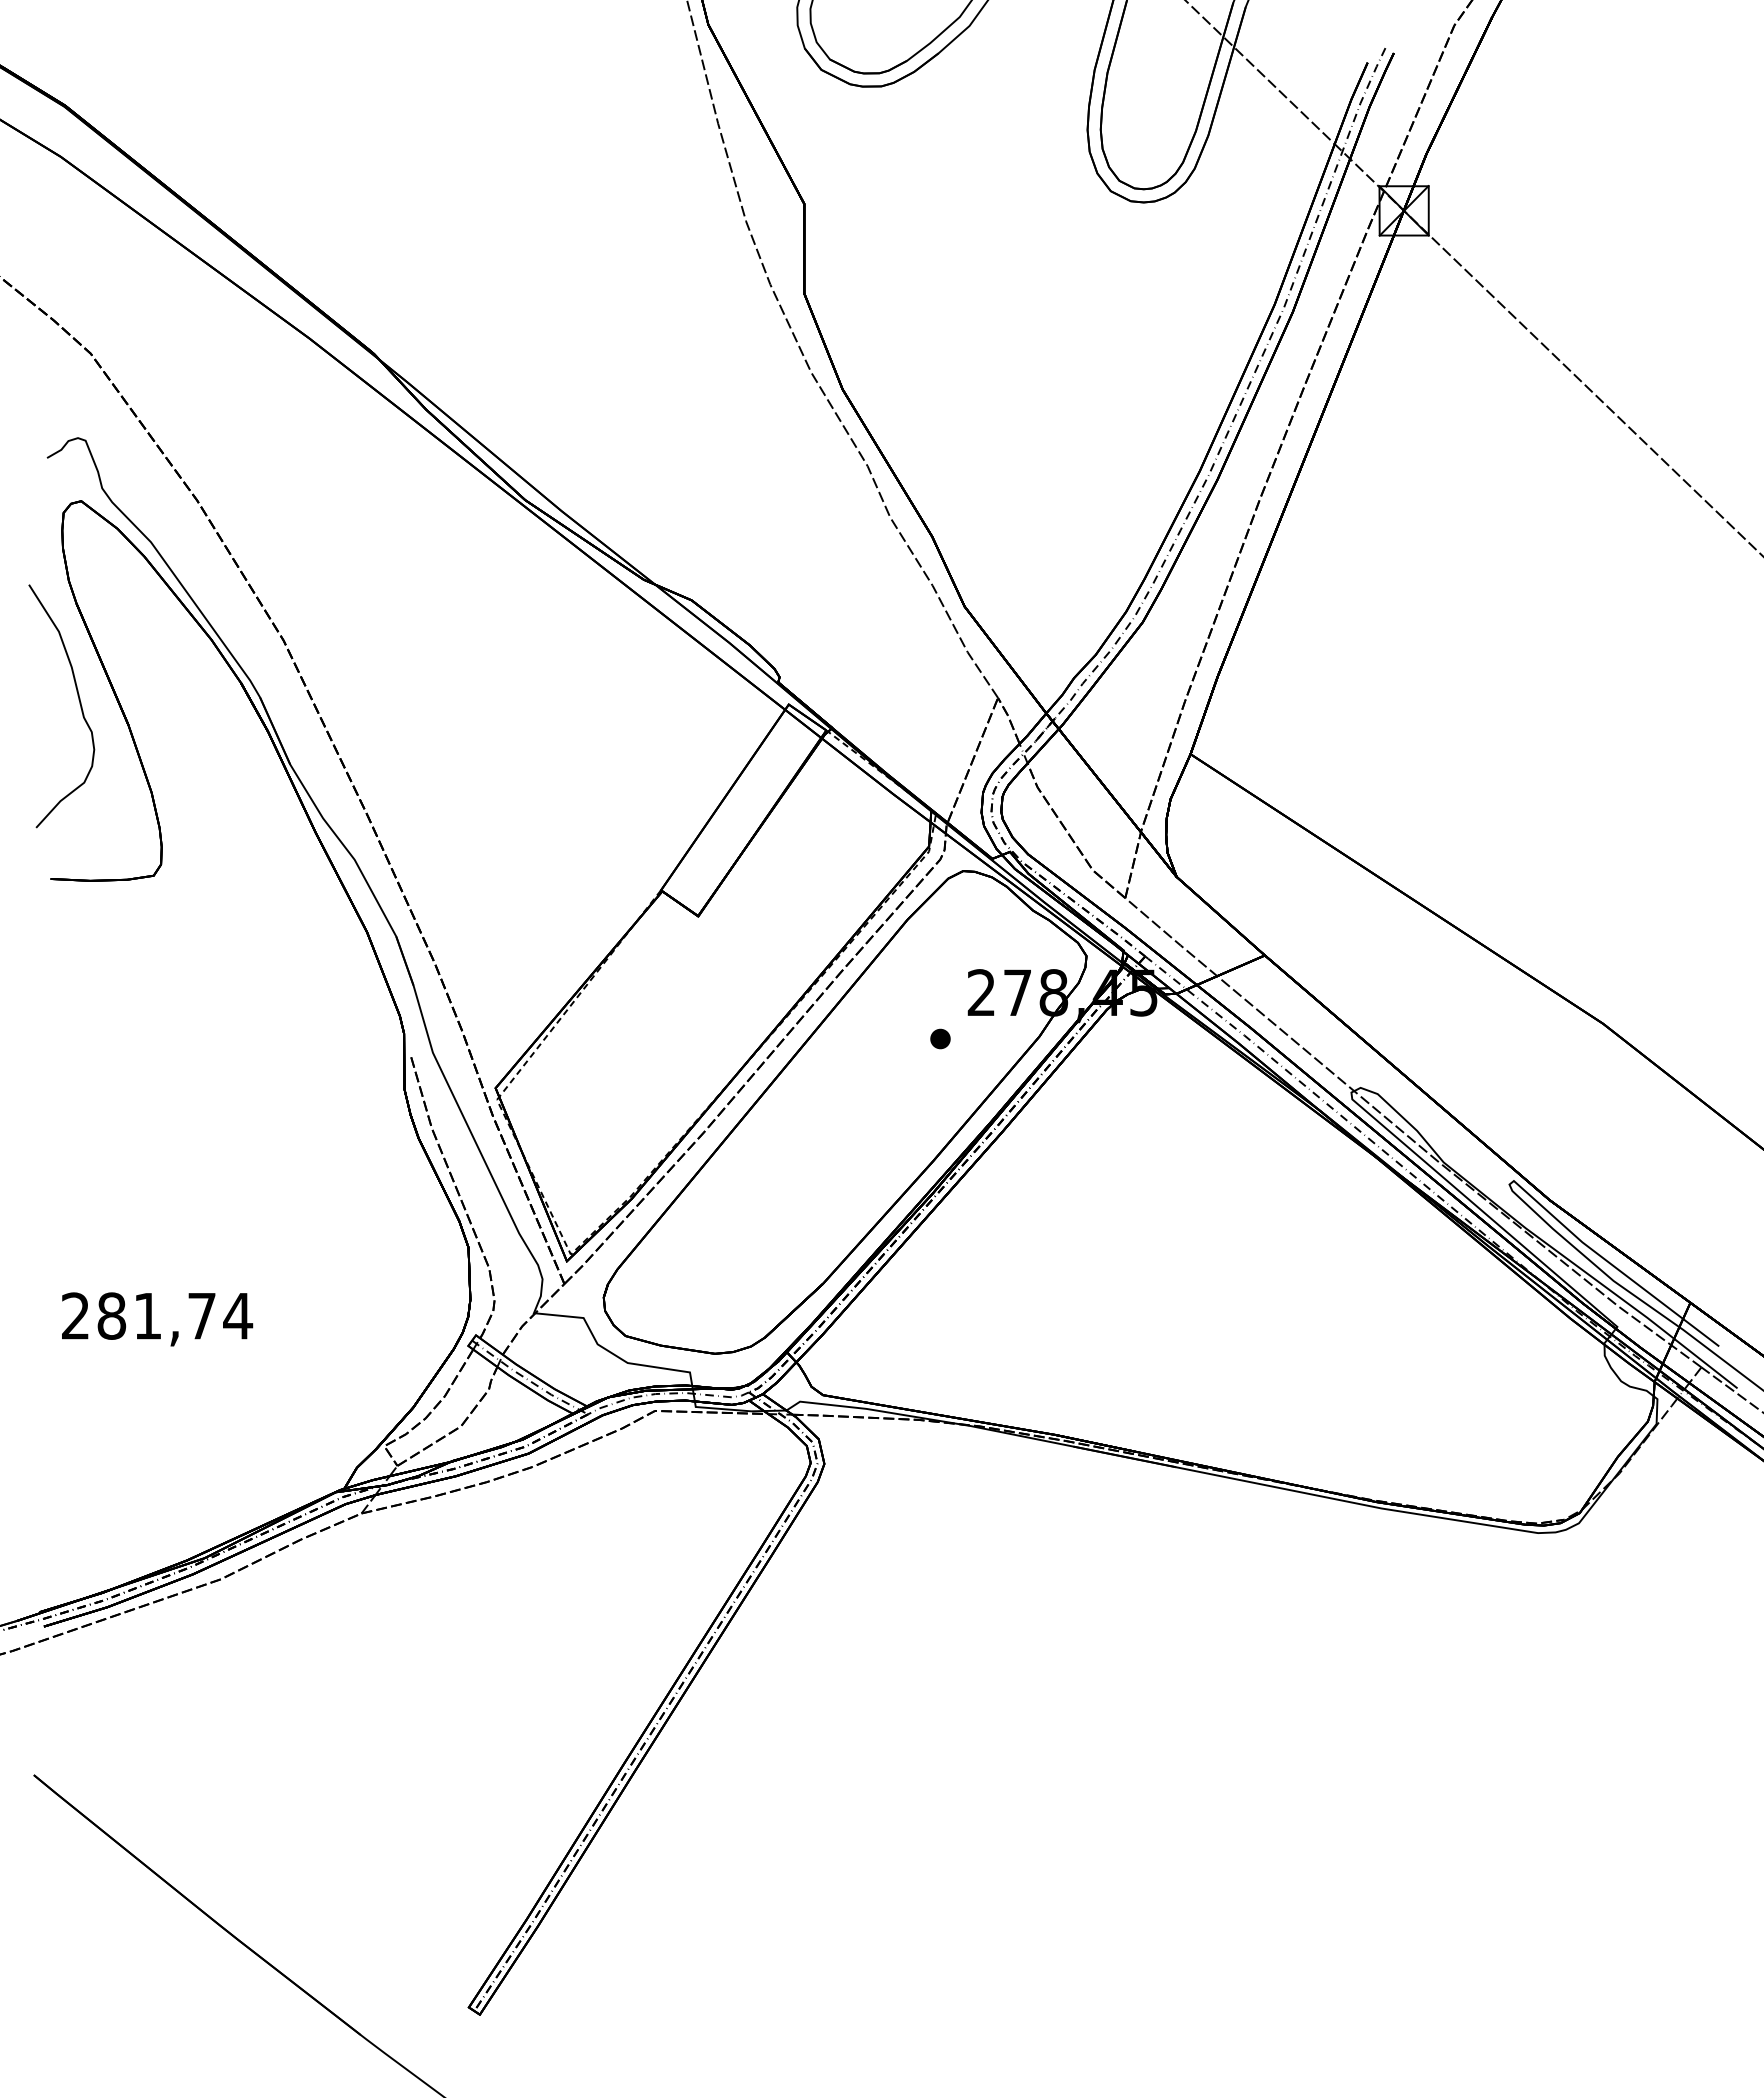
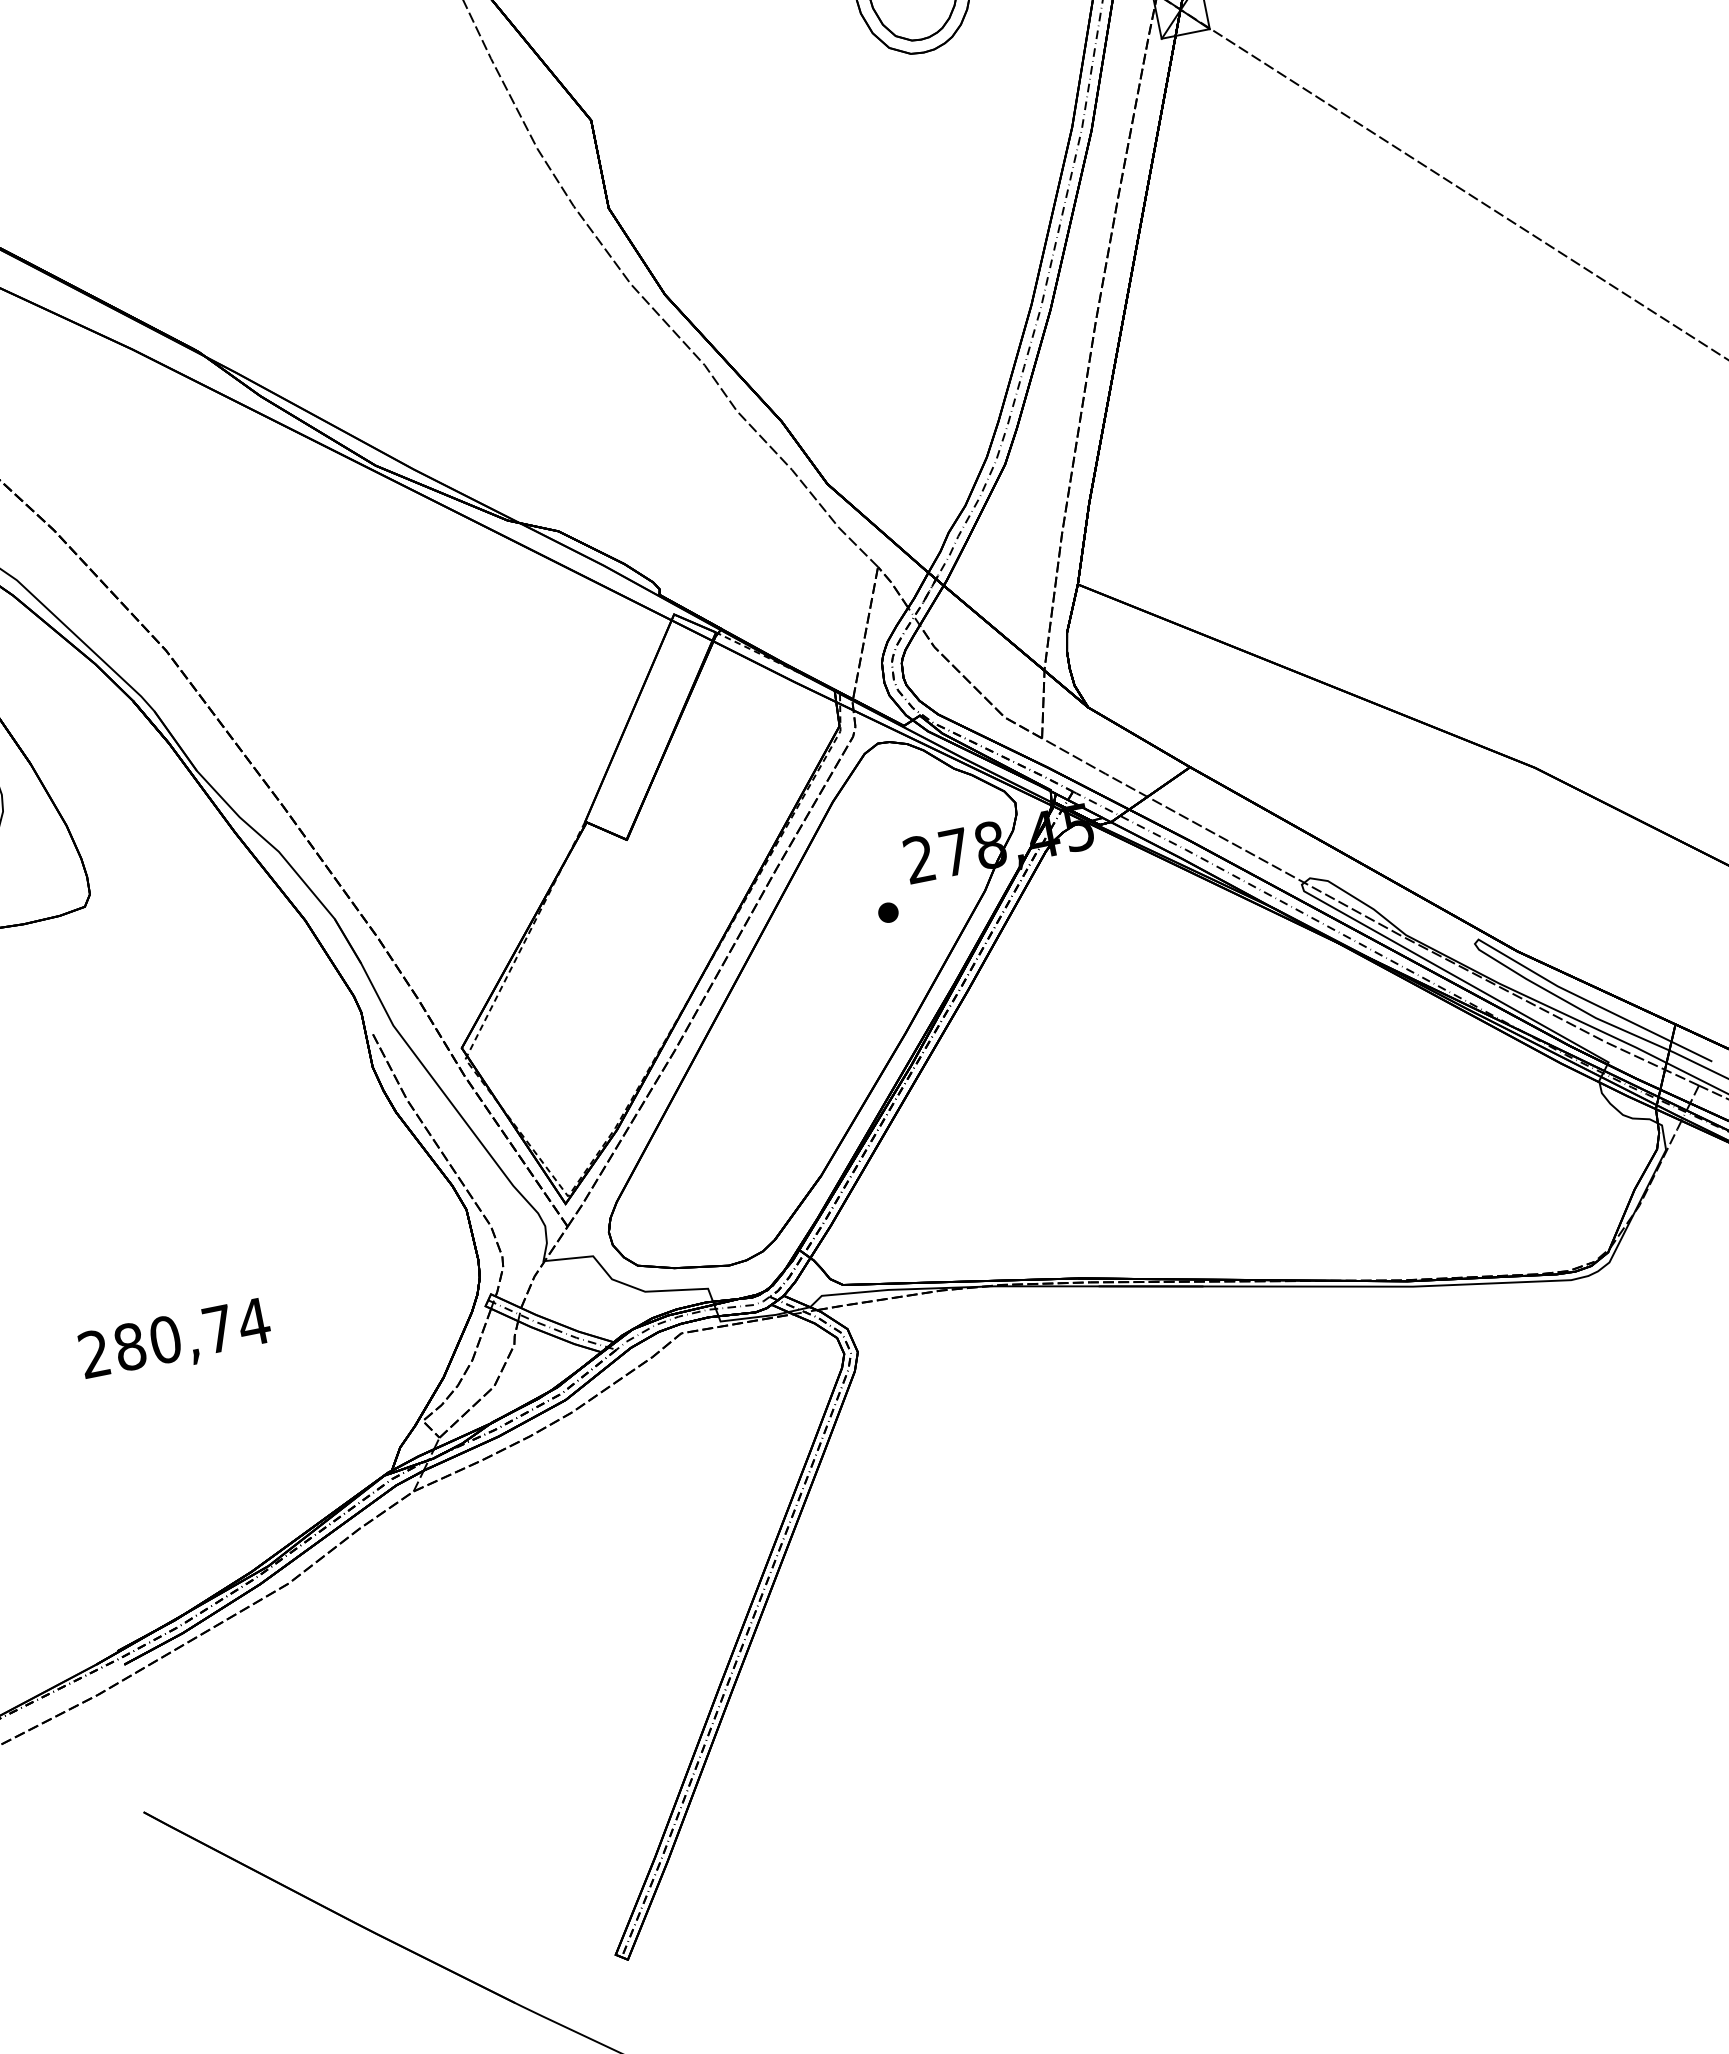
text: (147, 1315) -> (164, 1339), 281,74 -> 280,74

